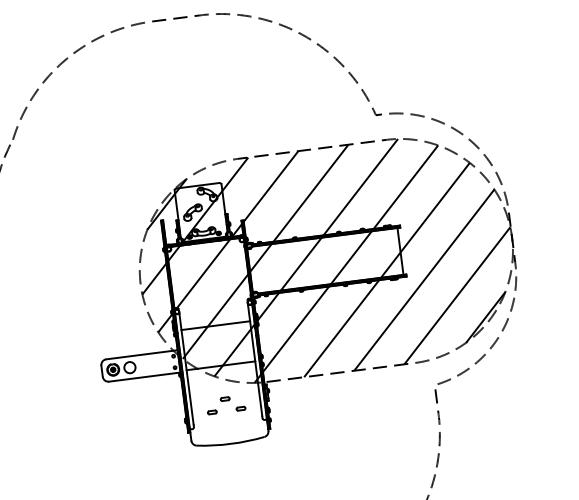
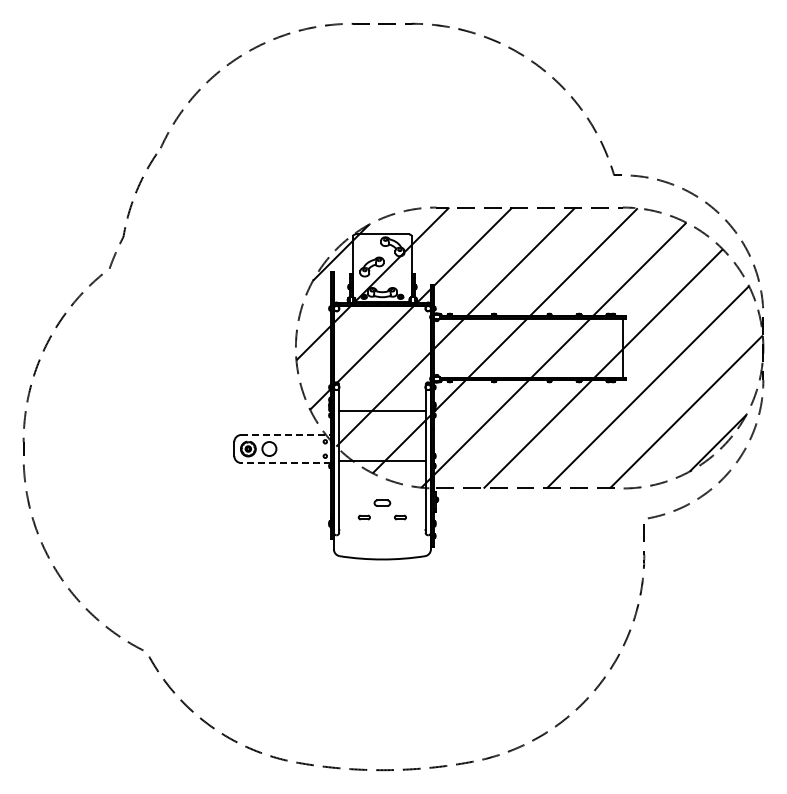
line: (141, 354) -> (285, 434), solid -> dashed
line: (144, 377) -> (285, 463), solid -> dashed
part: (225, 398) -> (382, 502), size x1.4

